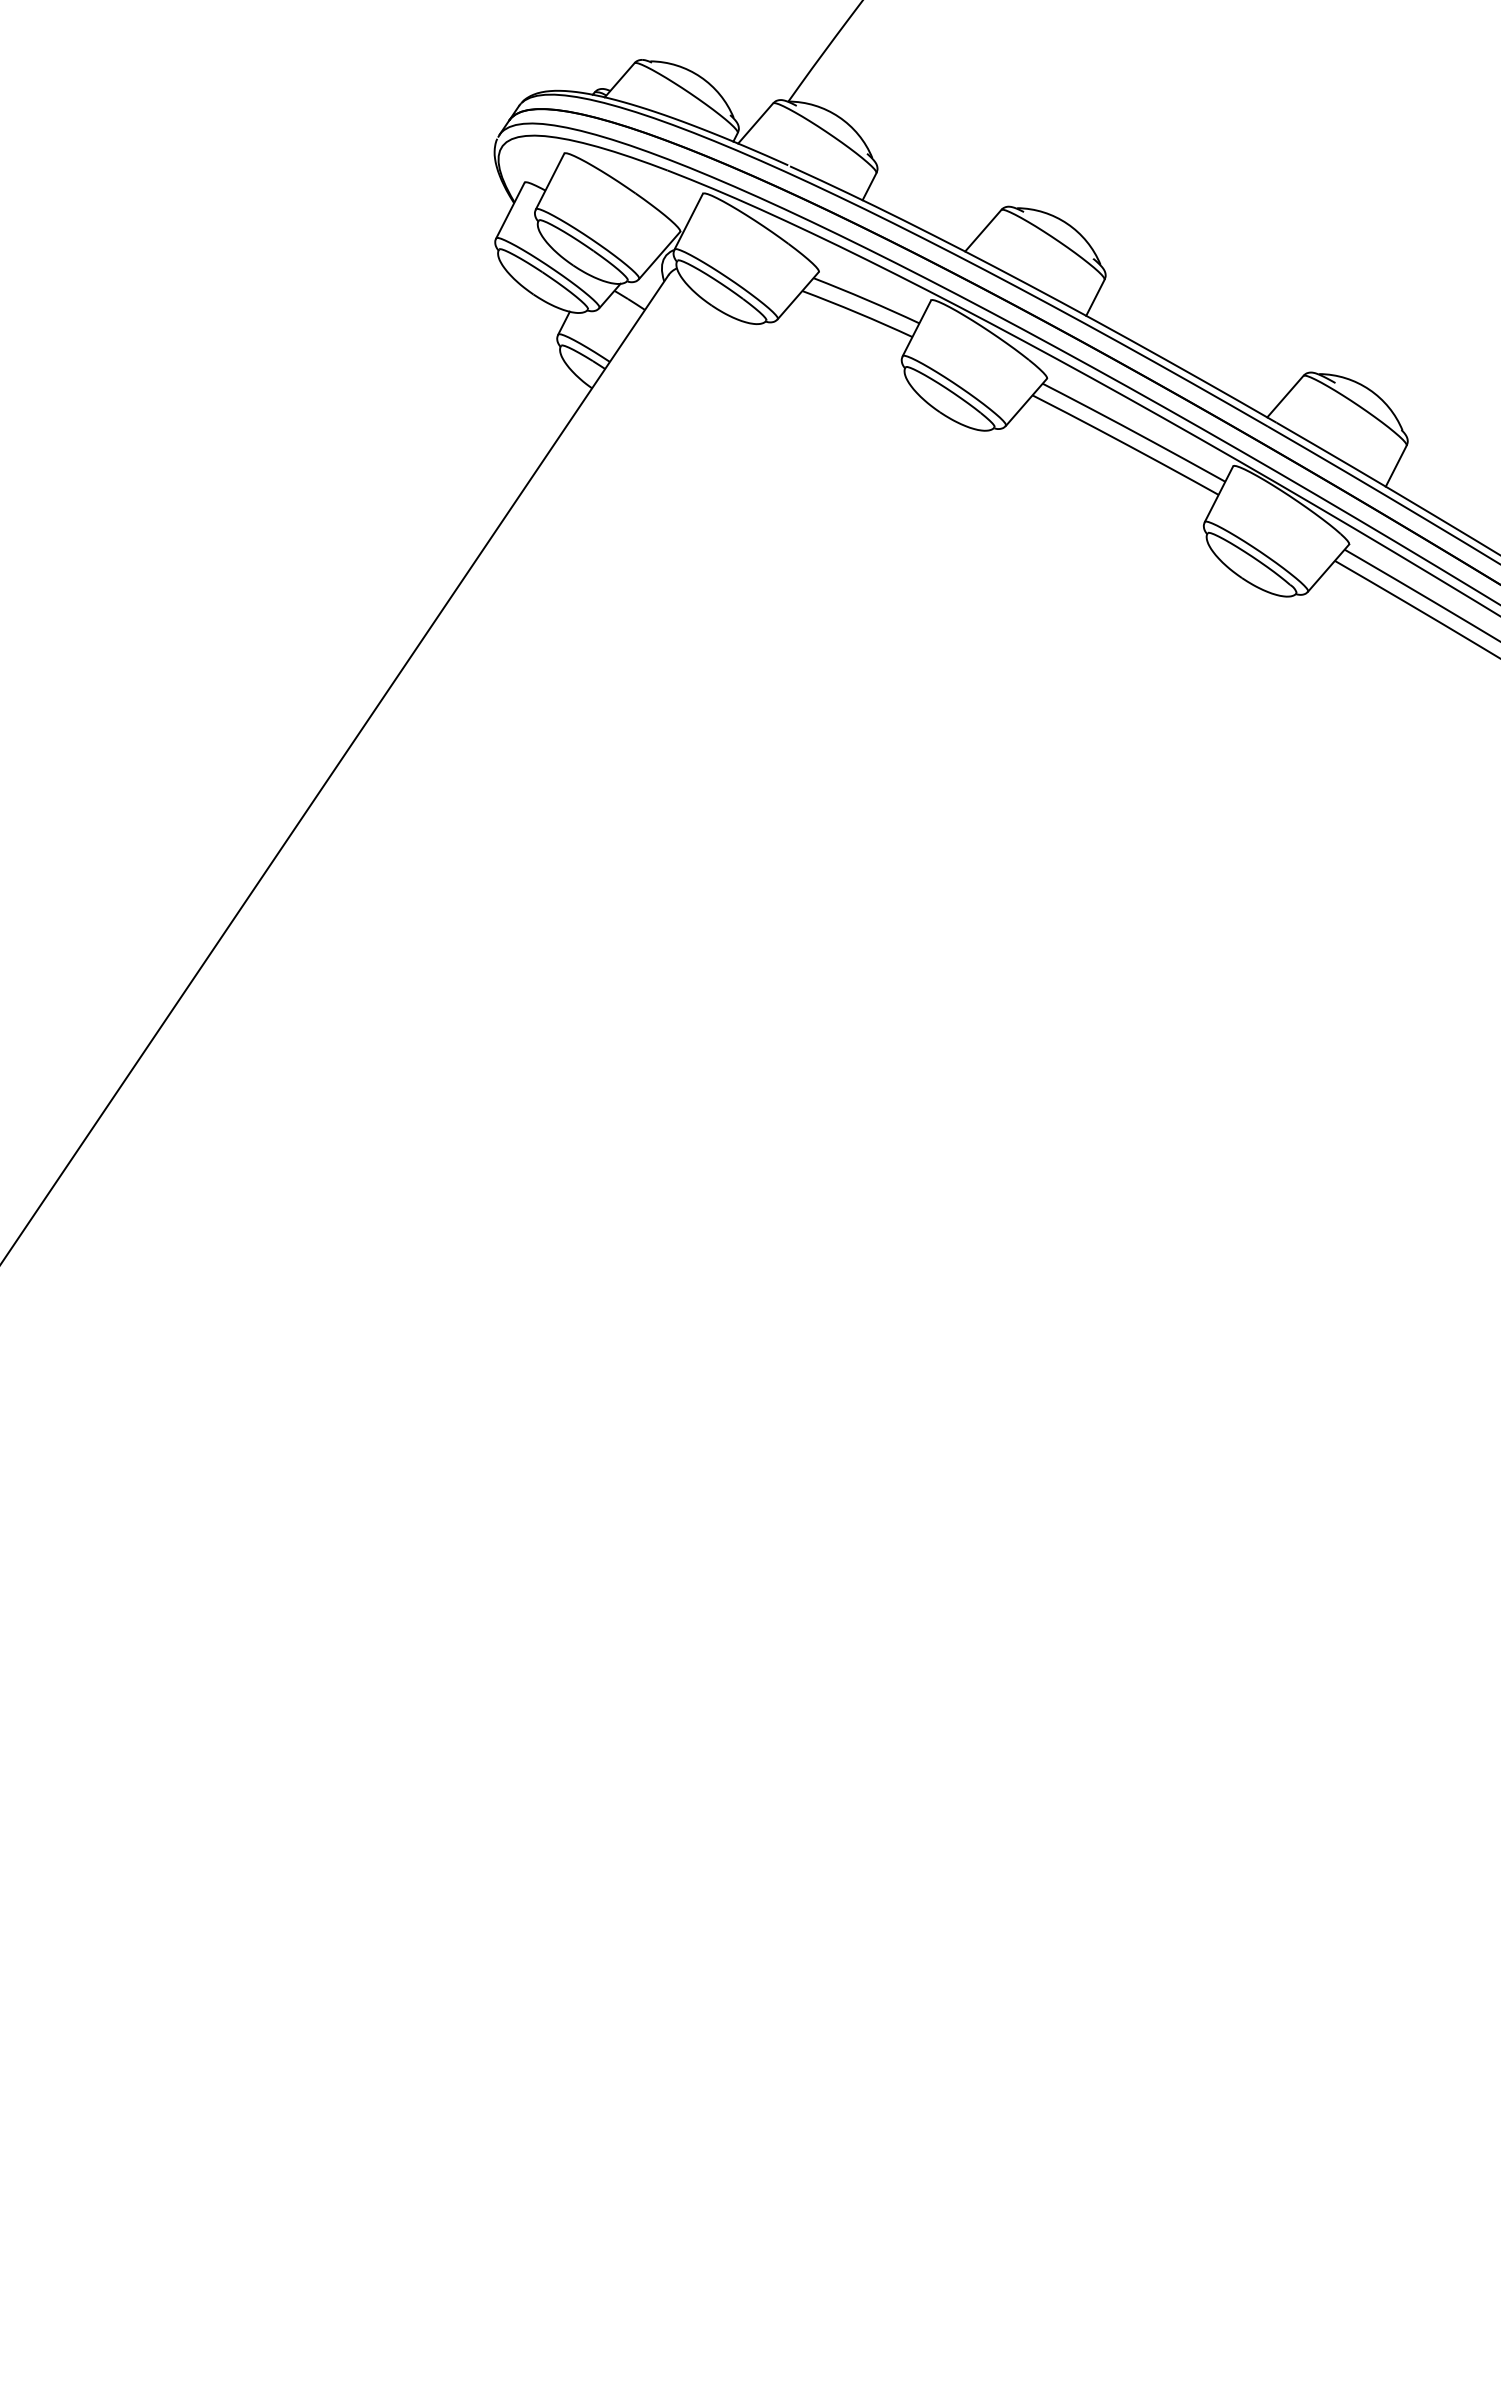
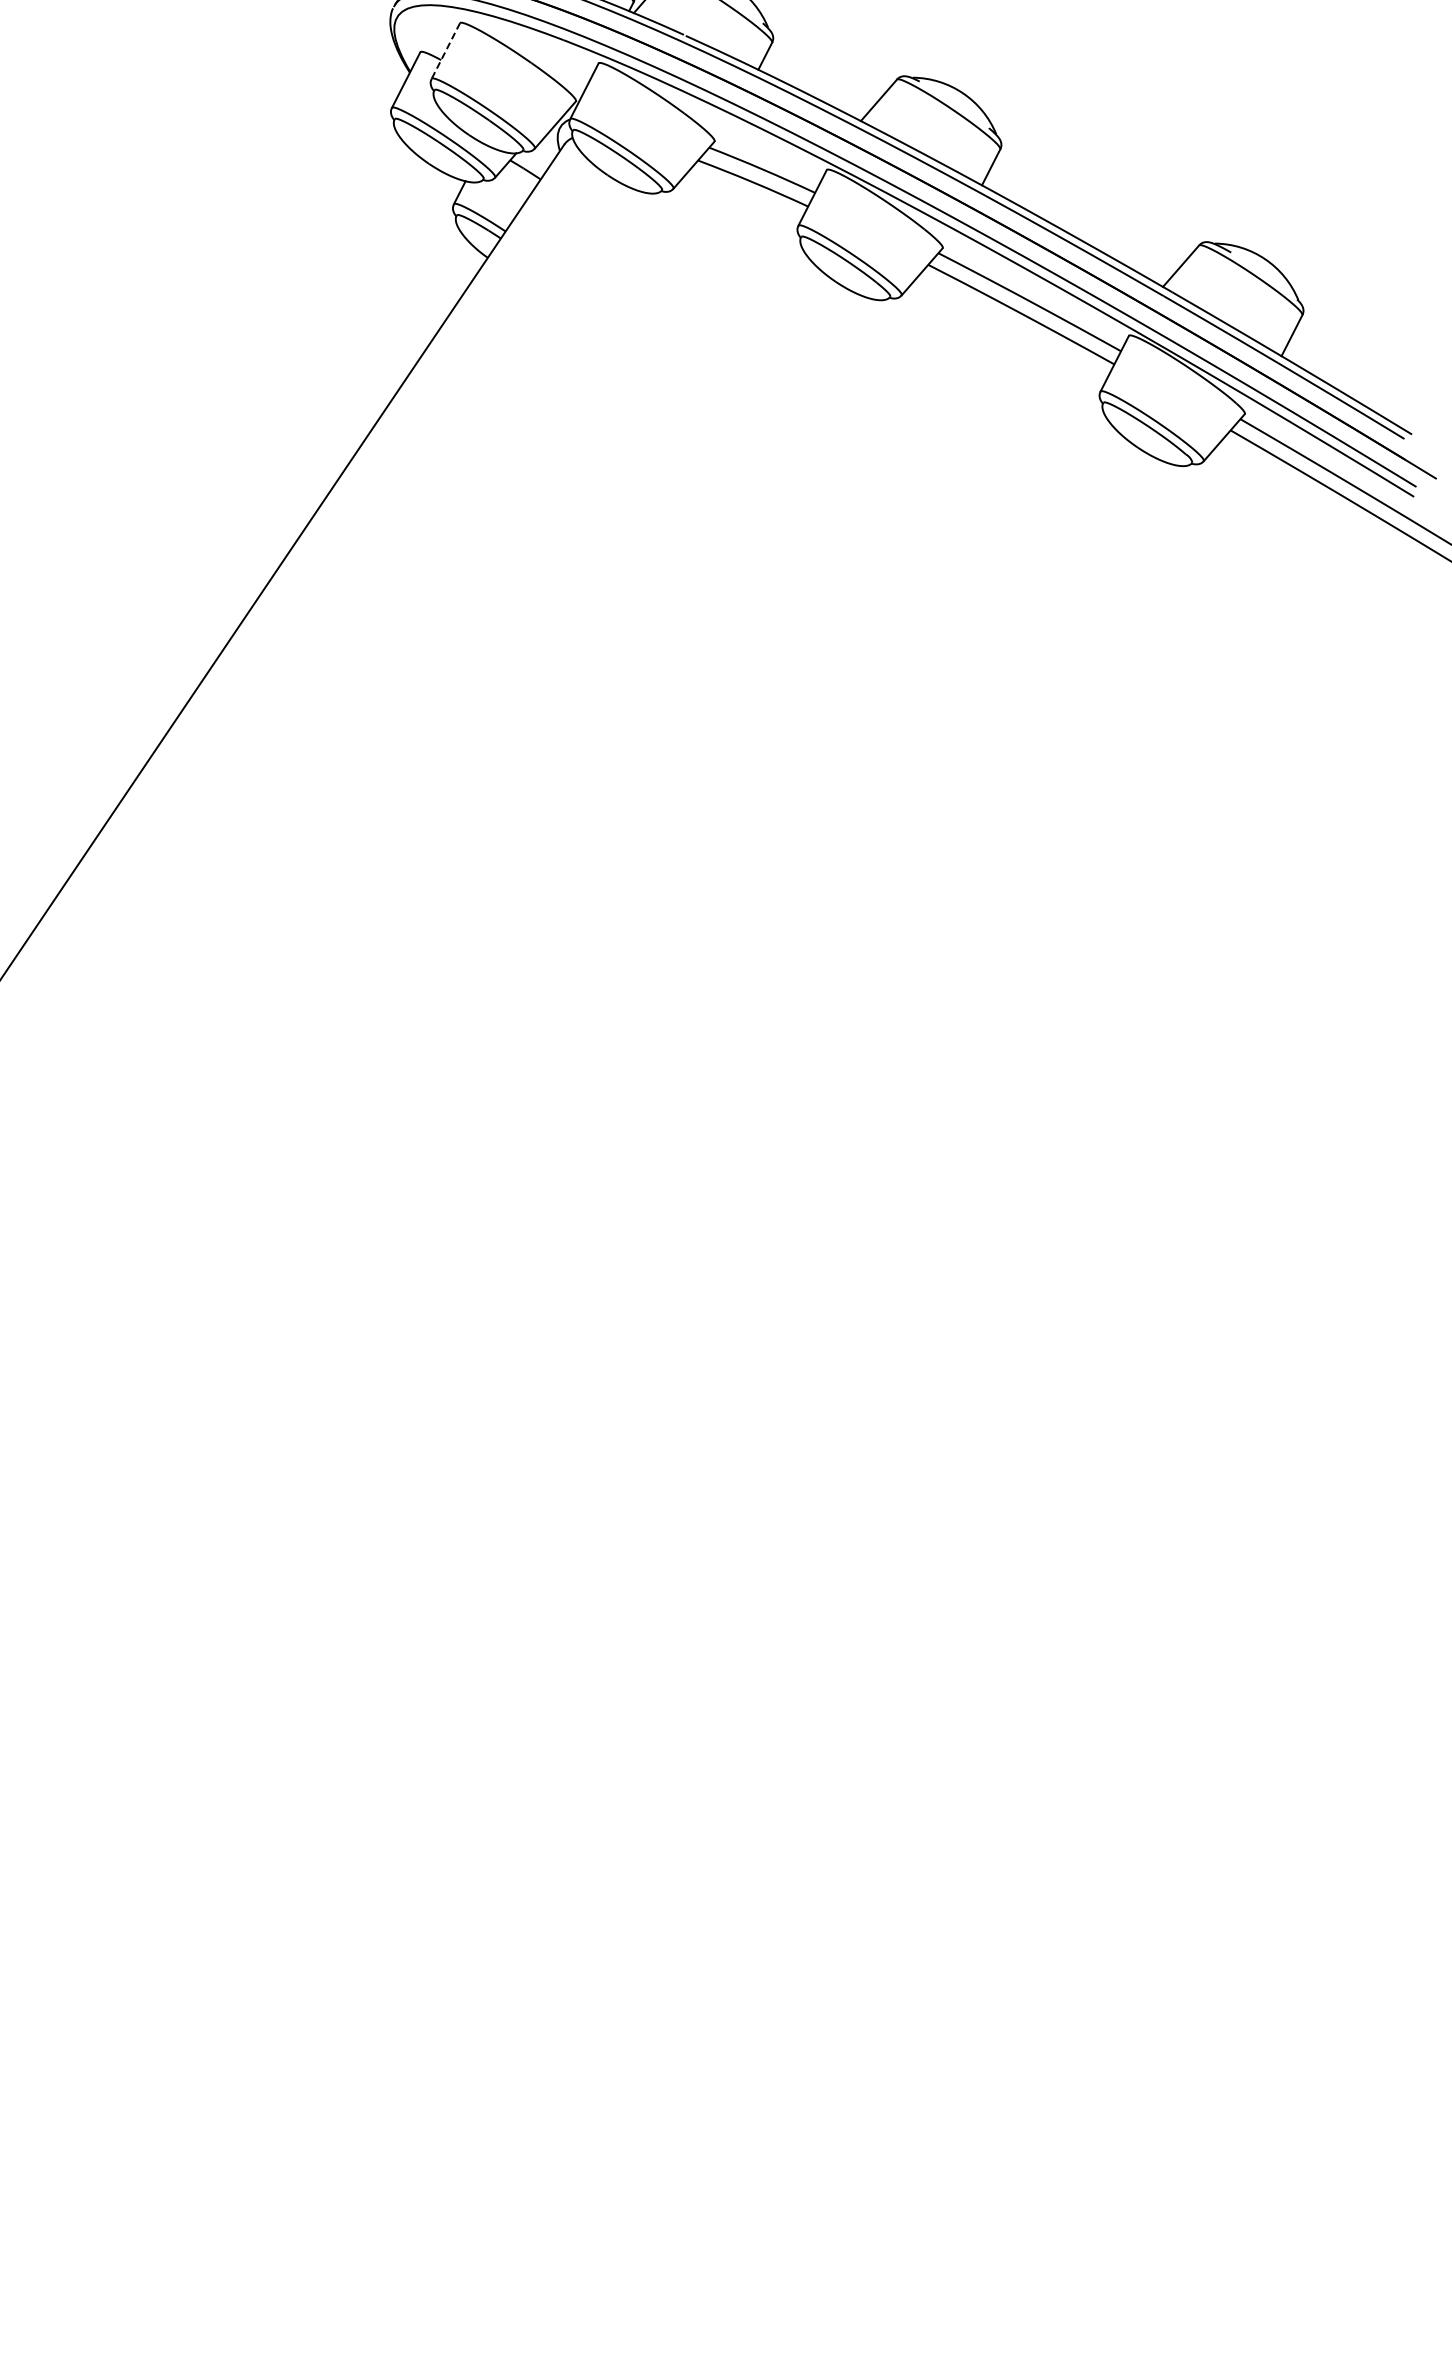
line: (549, 181) -> (445, 51), solid -> dashed

